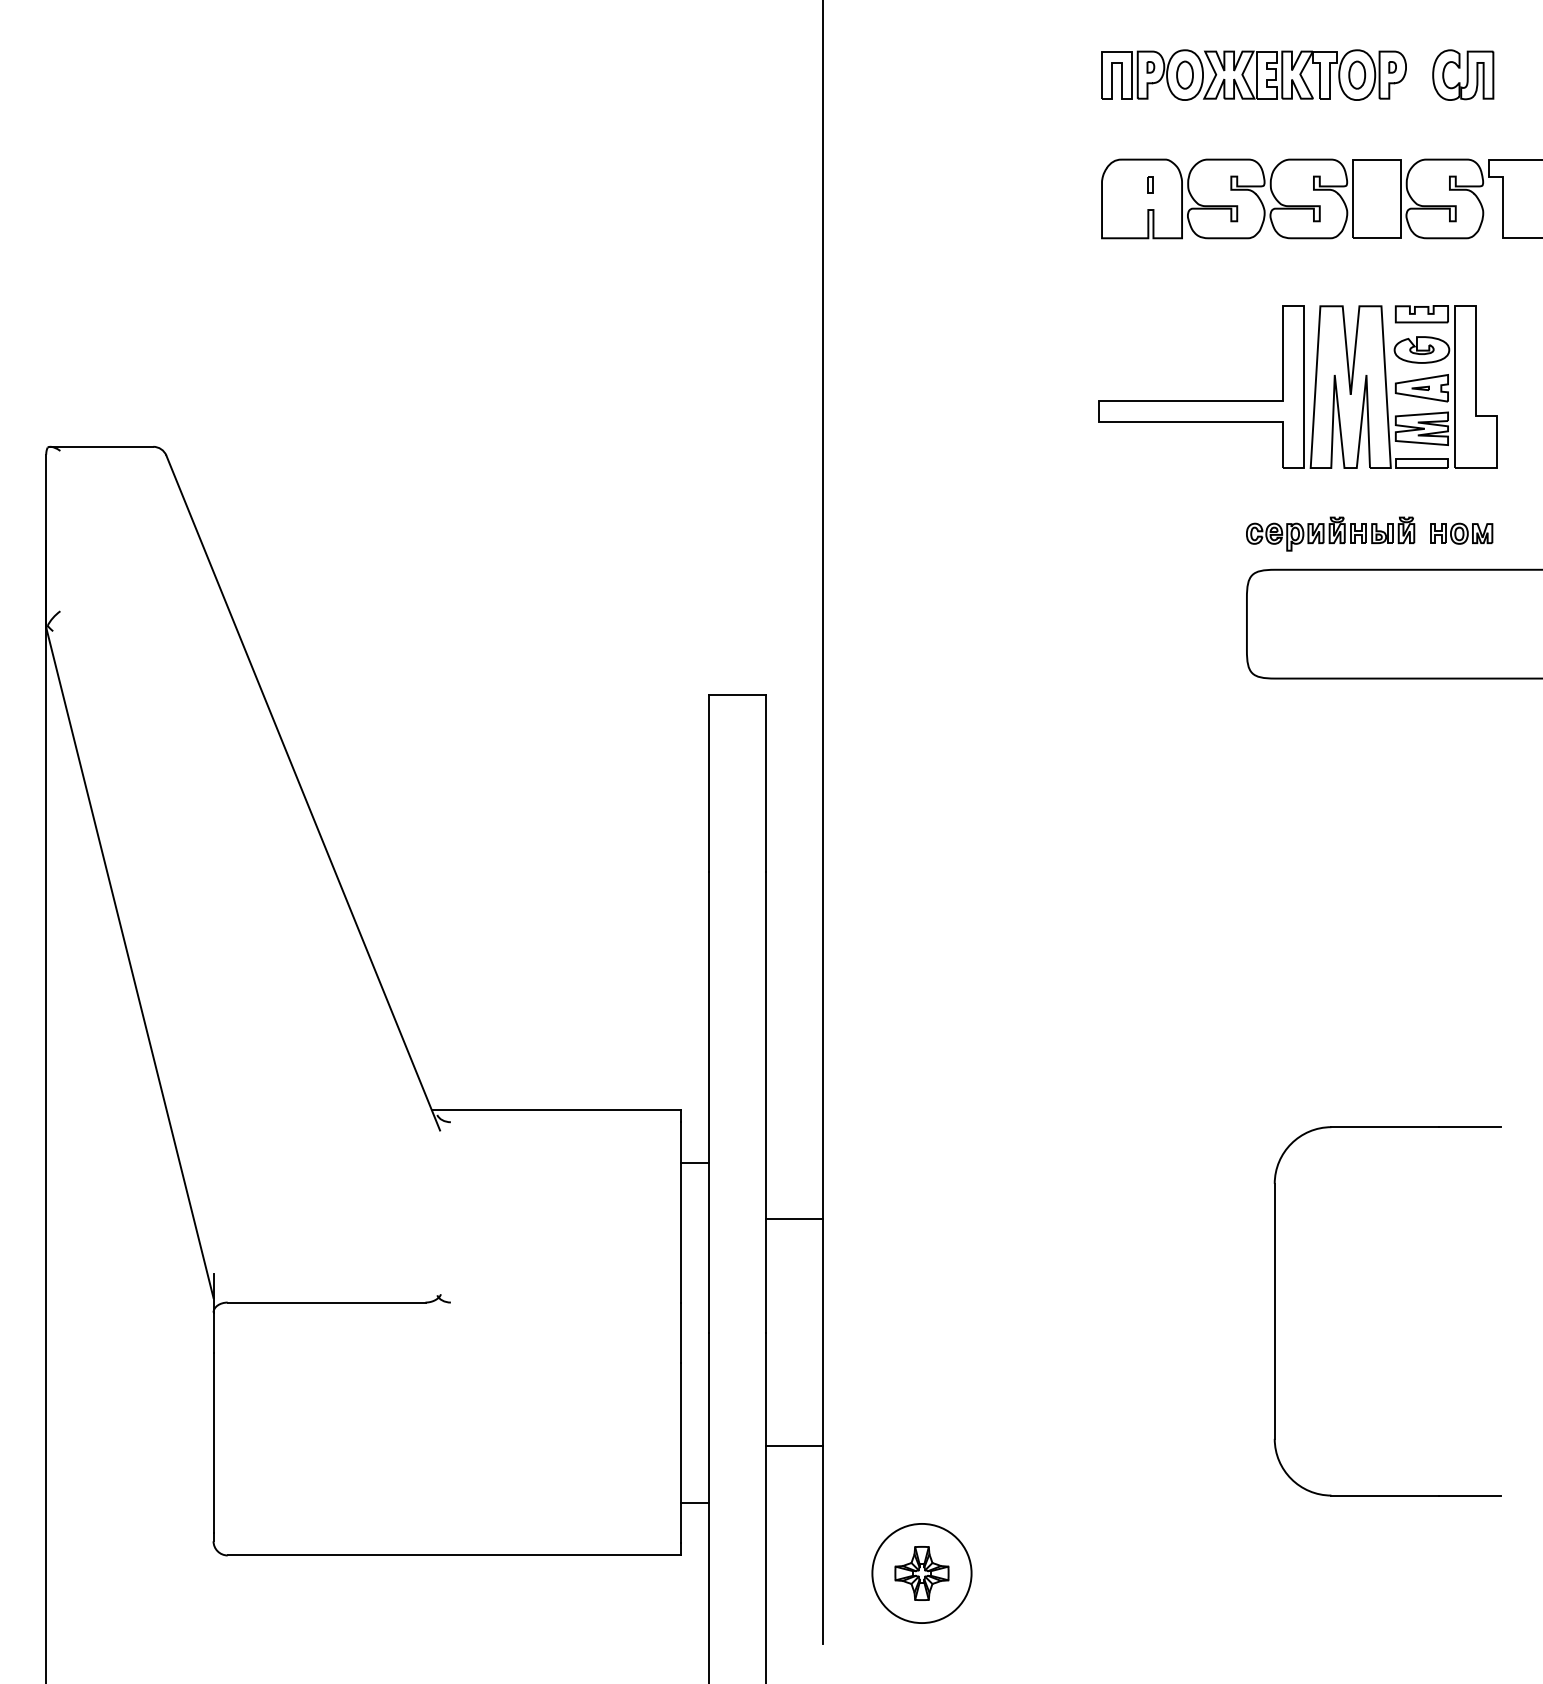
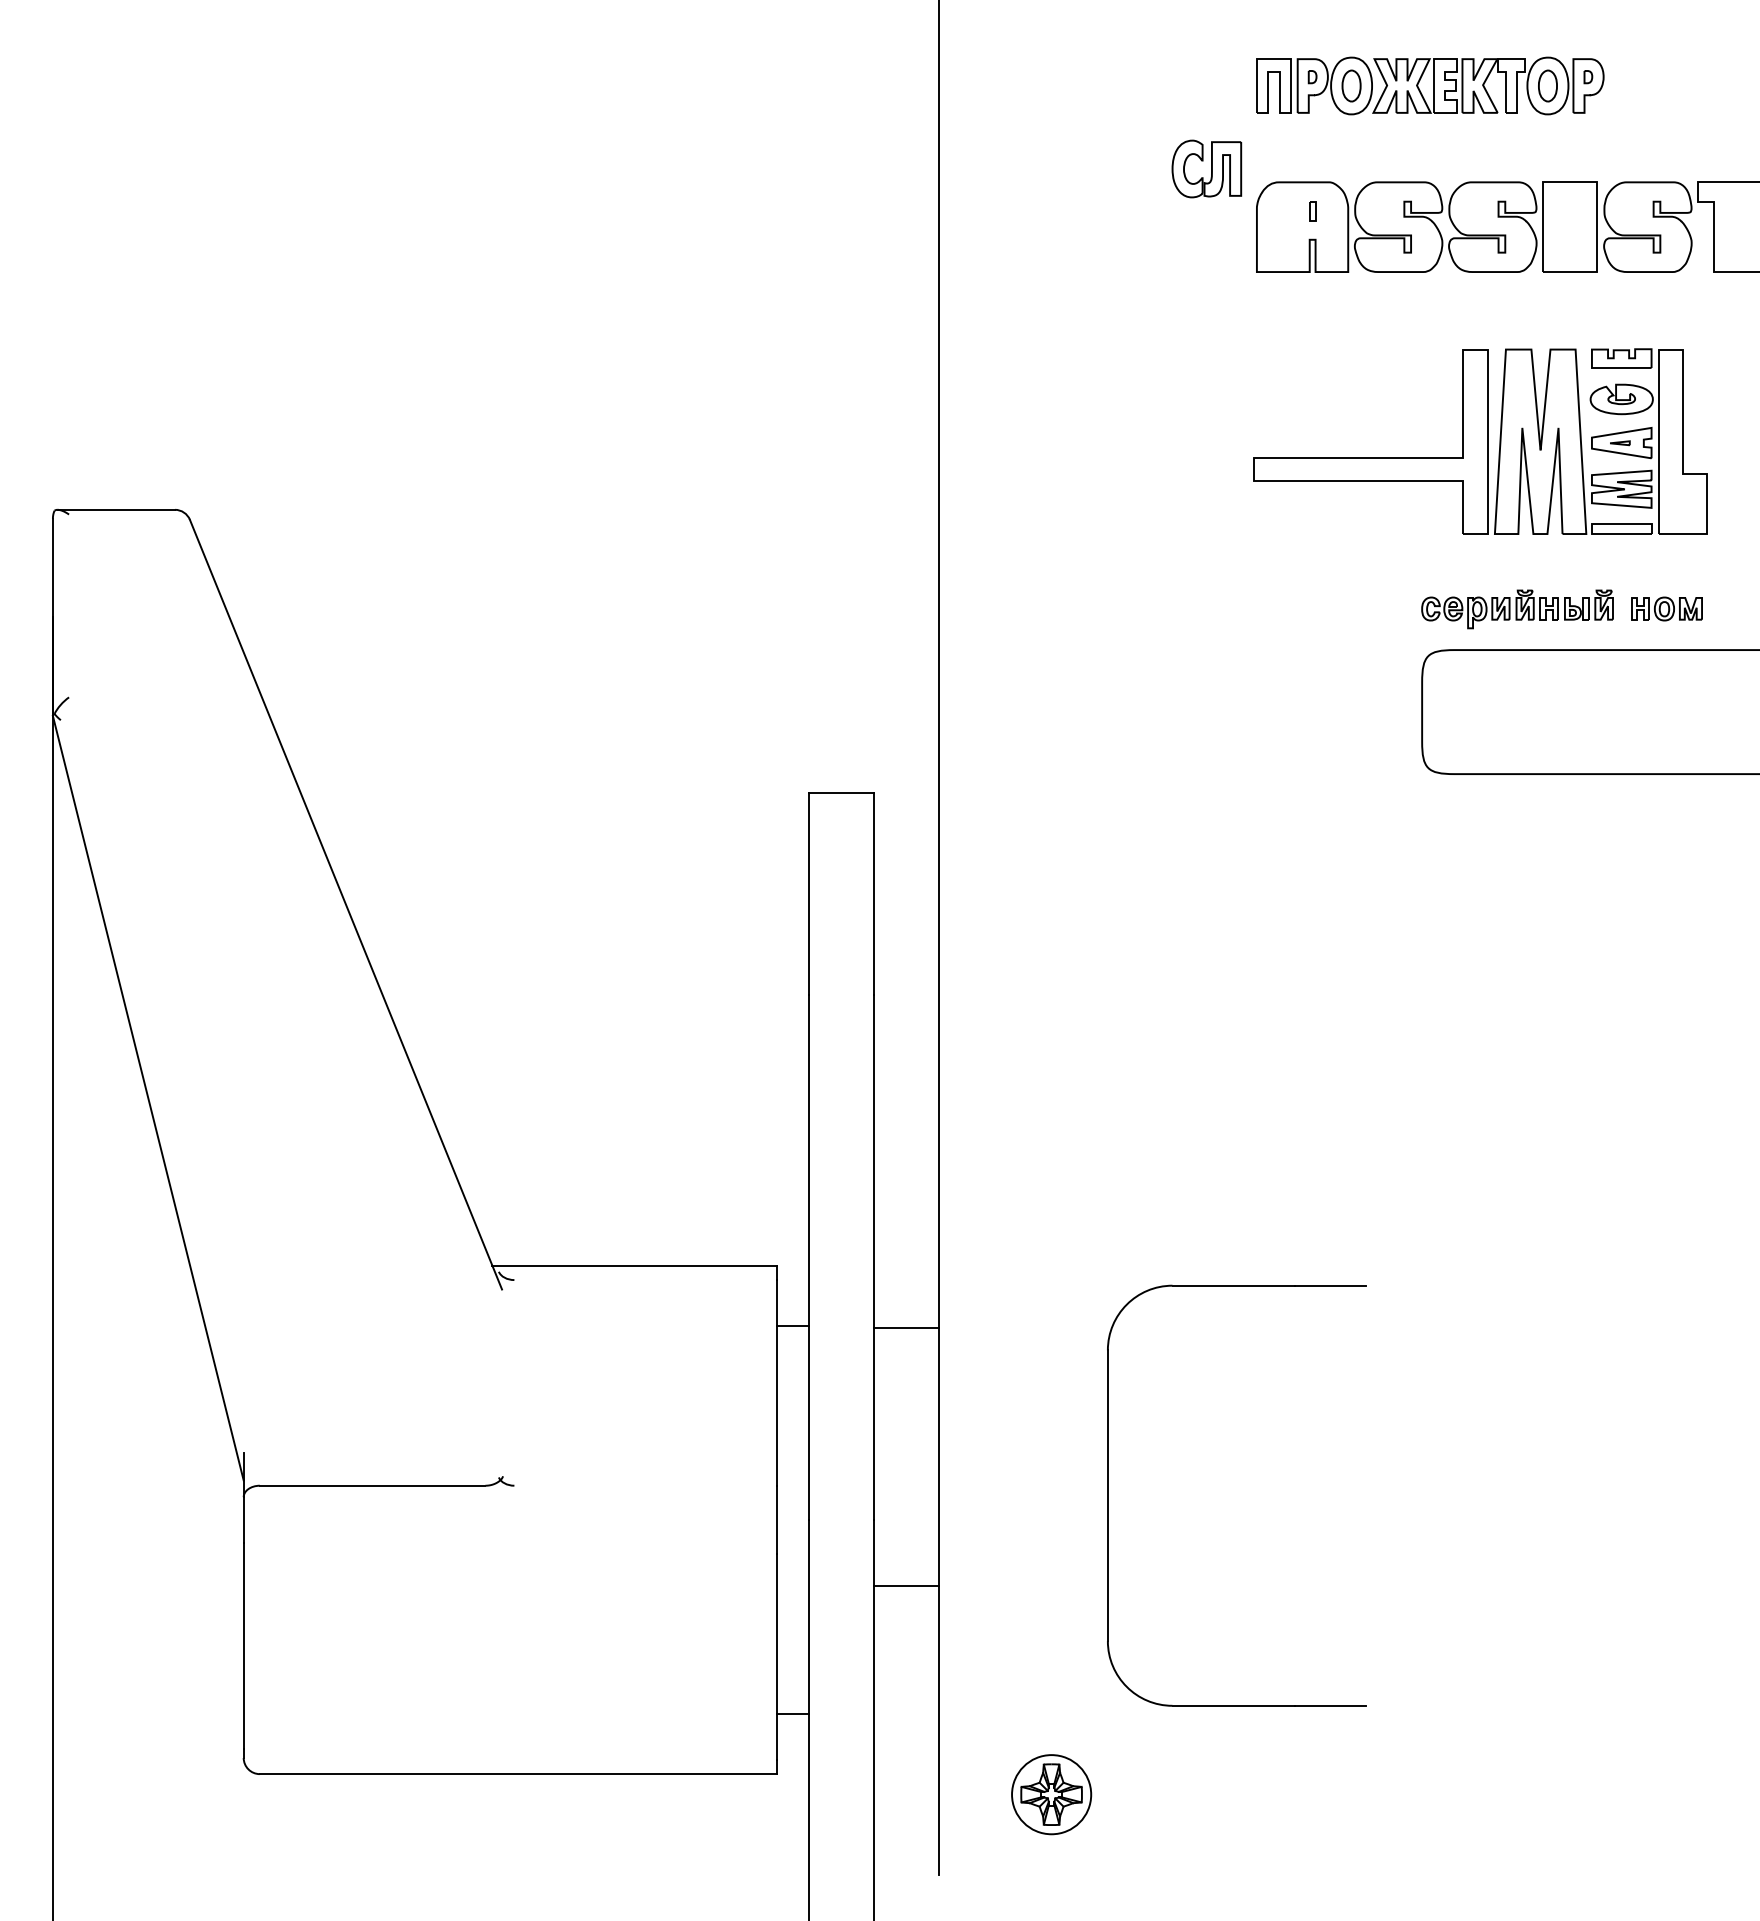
part: (1462, 74) -> (1206, 168), moved
line: (793, 1219) -> (905, 1327), moved
part: (1275, 1311) -> (1108, 1495), moved
line: (793, 1446) -> (905, 1586), moved
circle: (921, 1573) -> (1051, 1794), size x0.7

